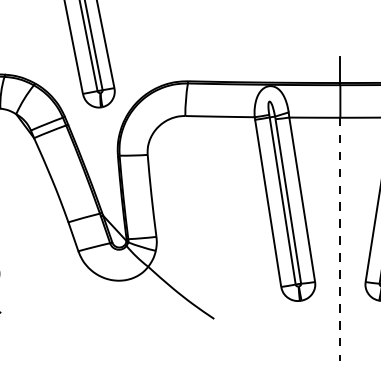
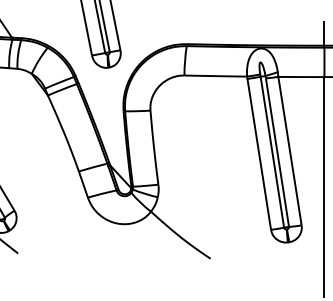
line: (340, 239) -> (324, 187), dashed -> solid

